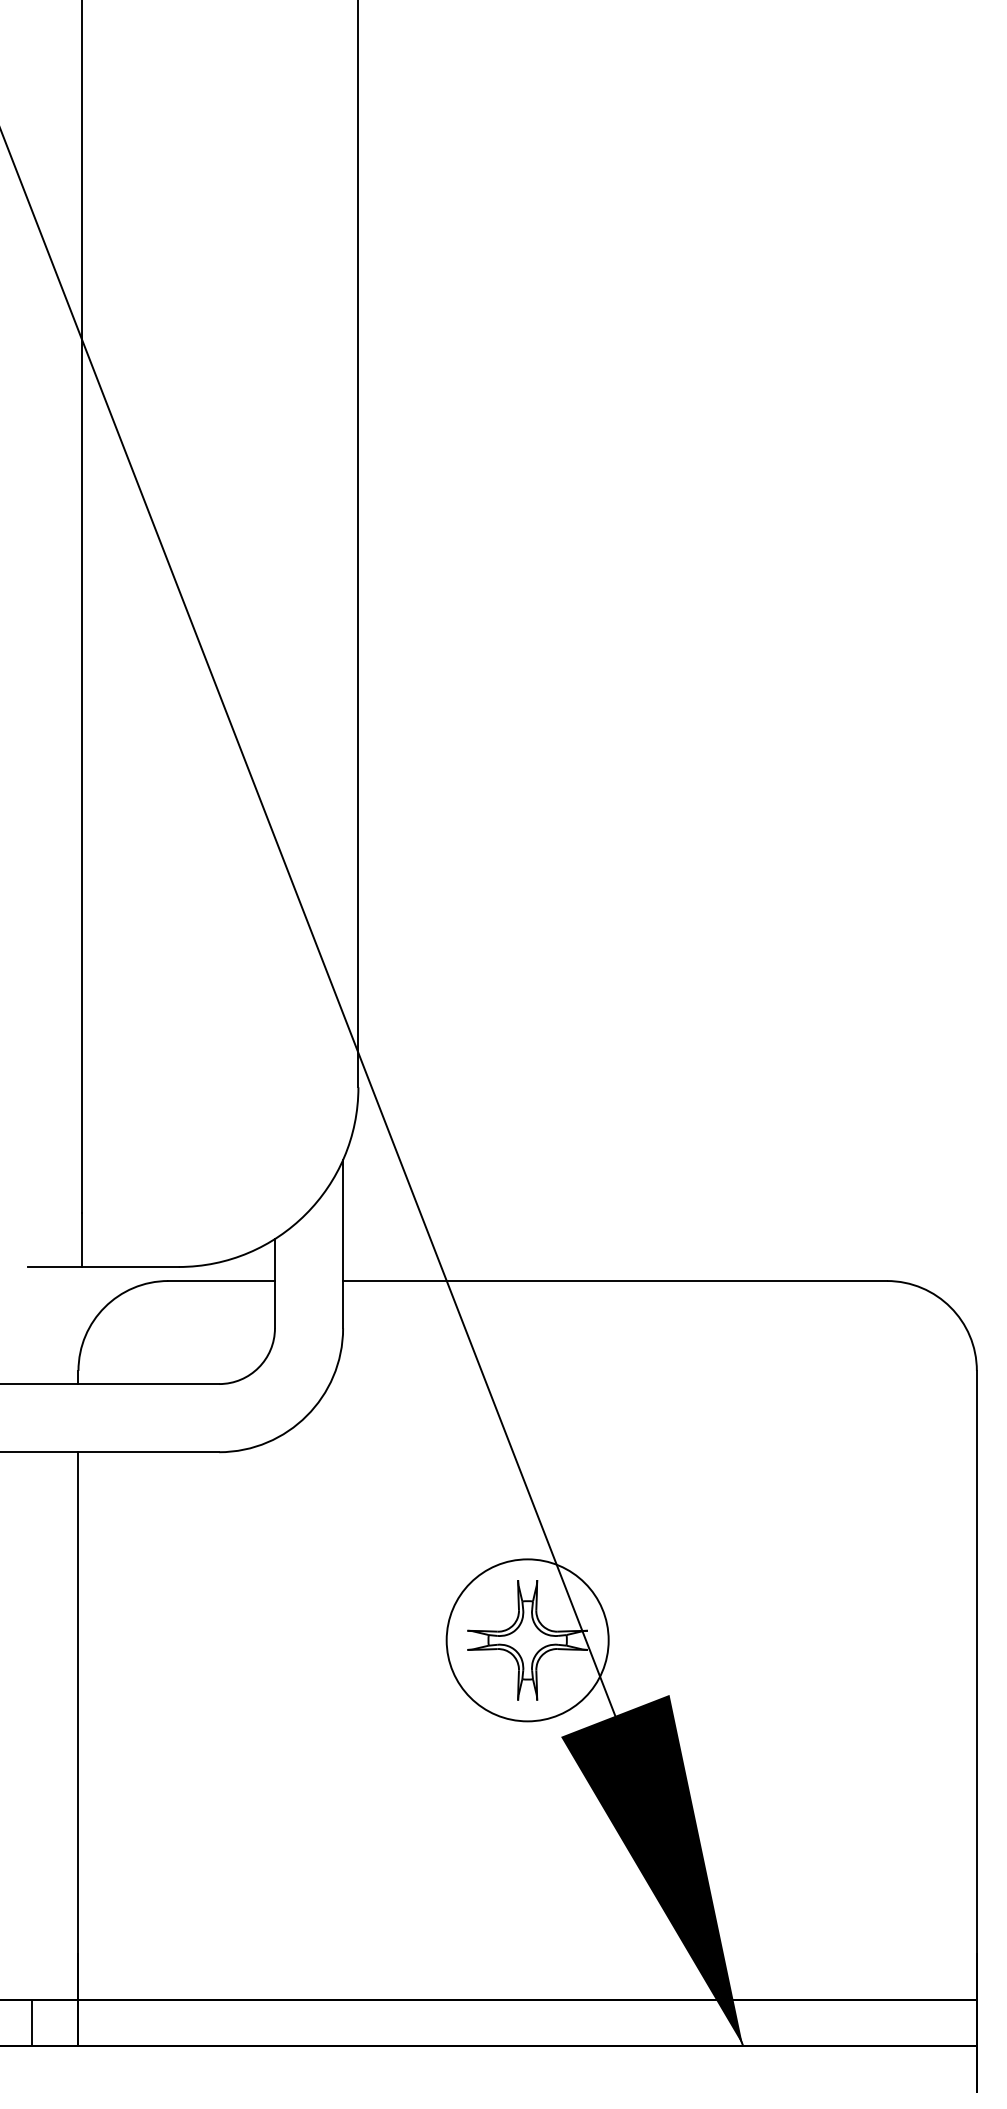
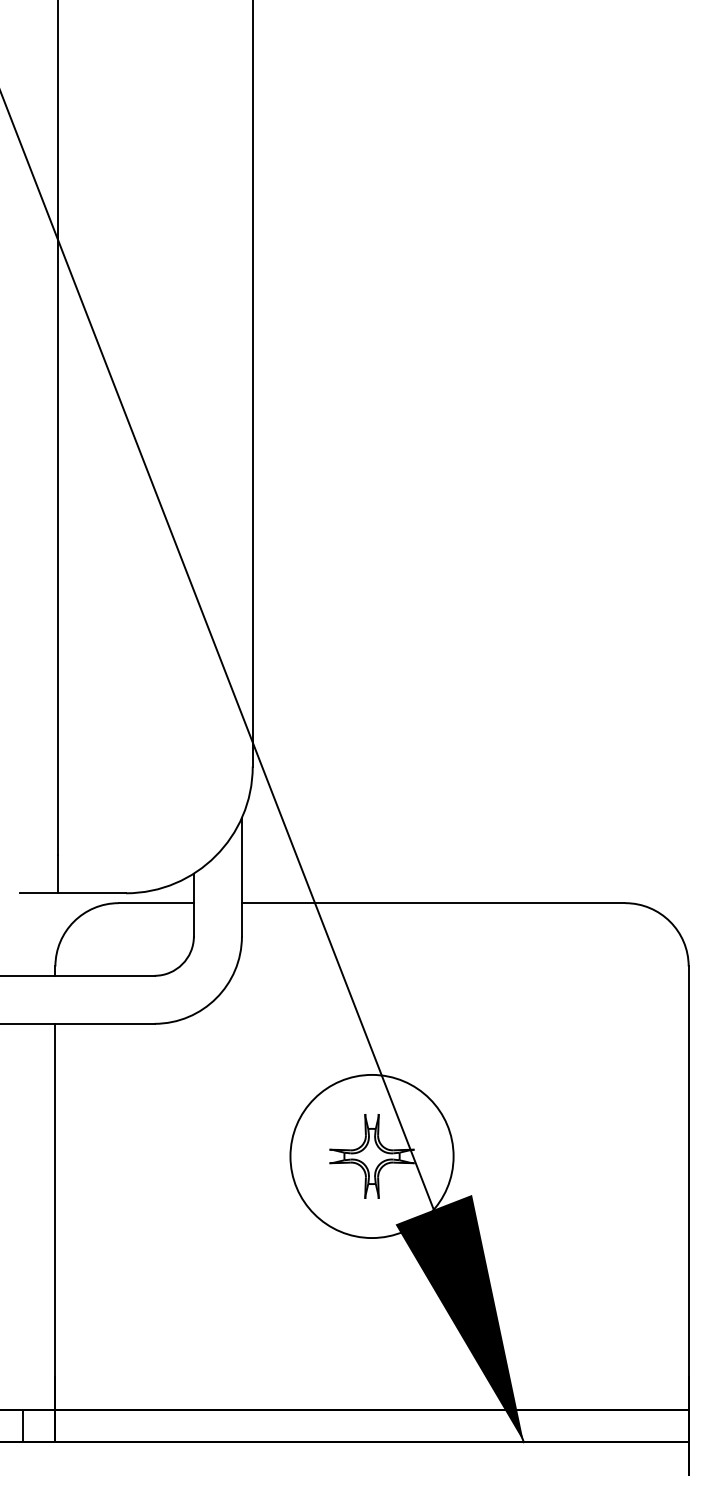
circle: (527, 1640) -> (371, 1156), size x1.43

